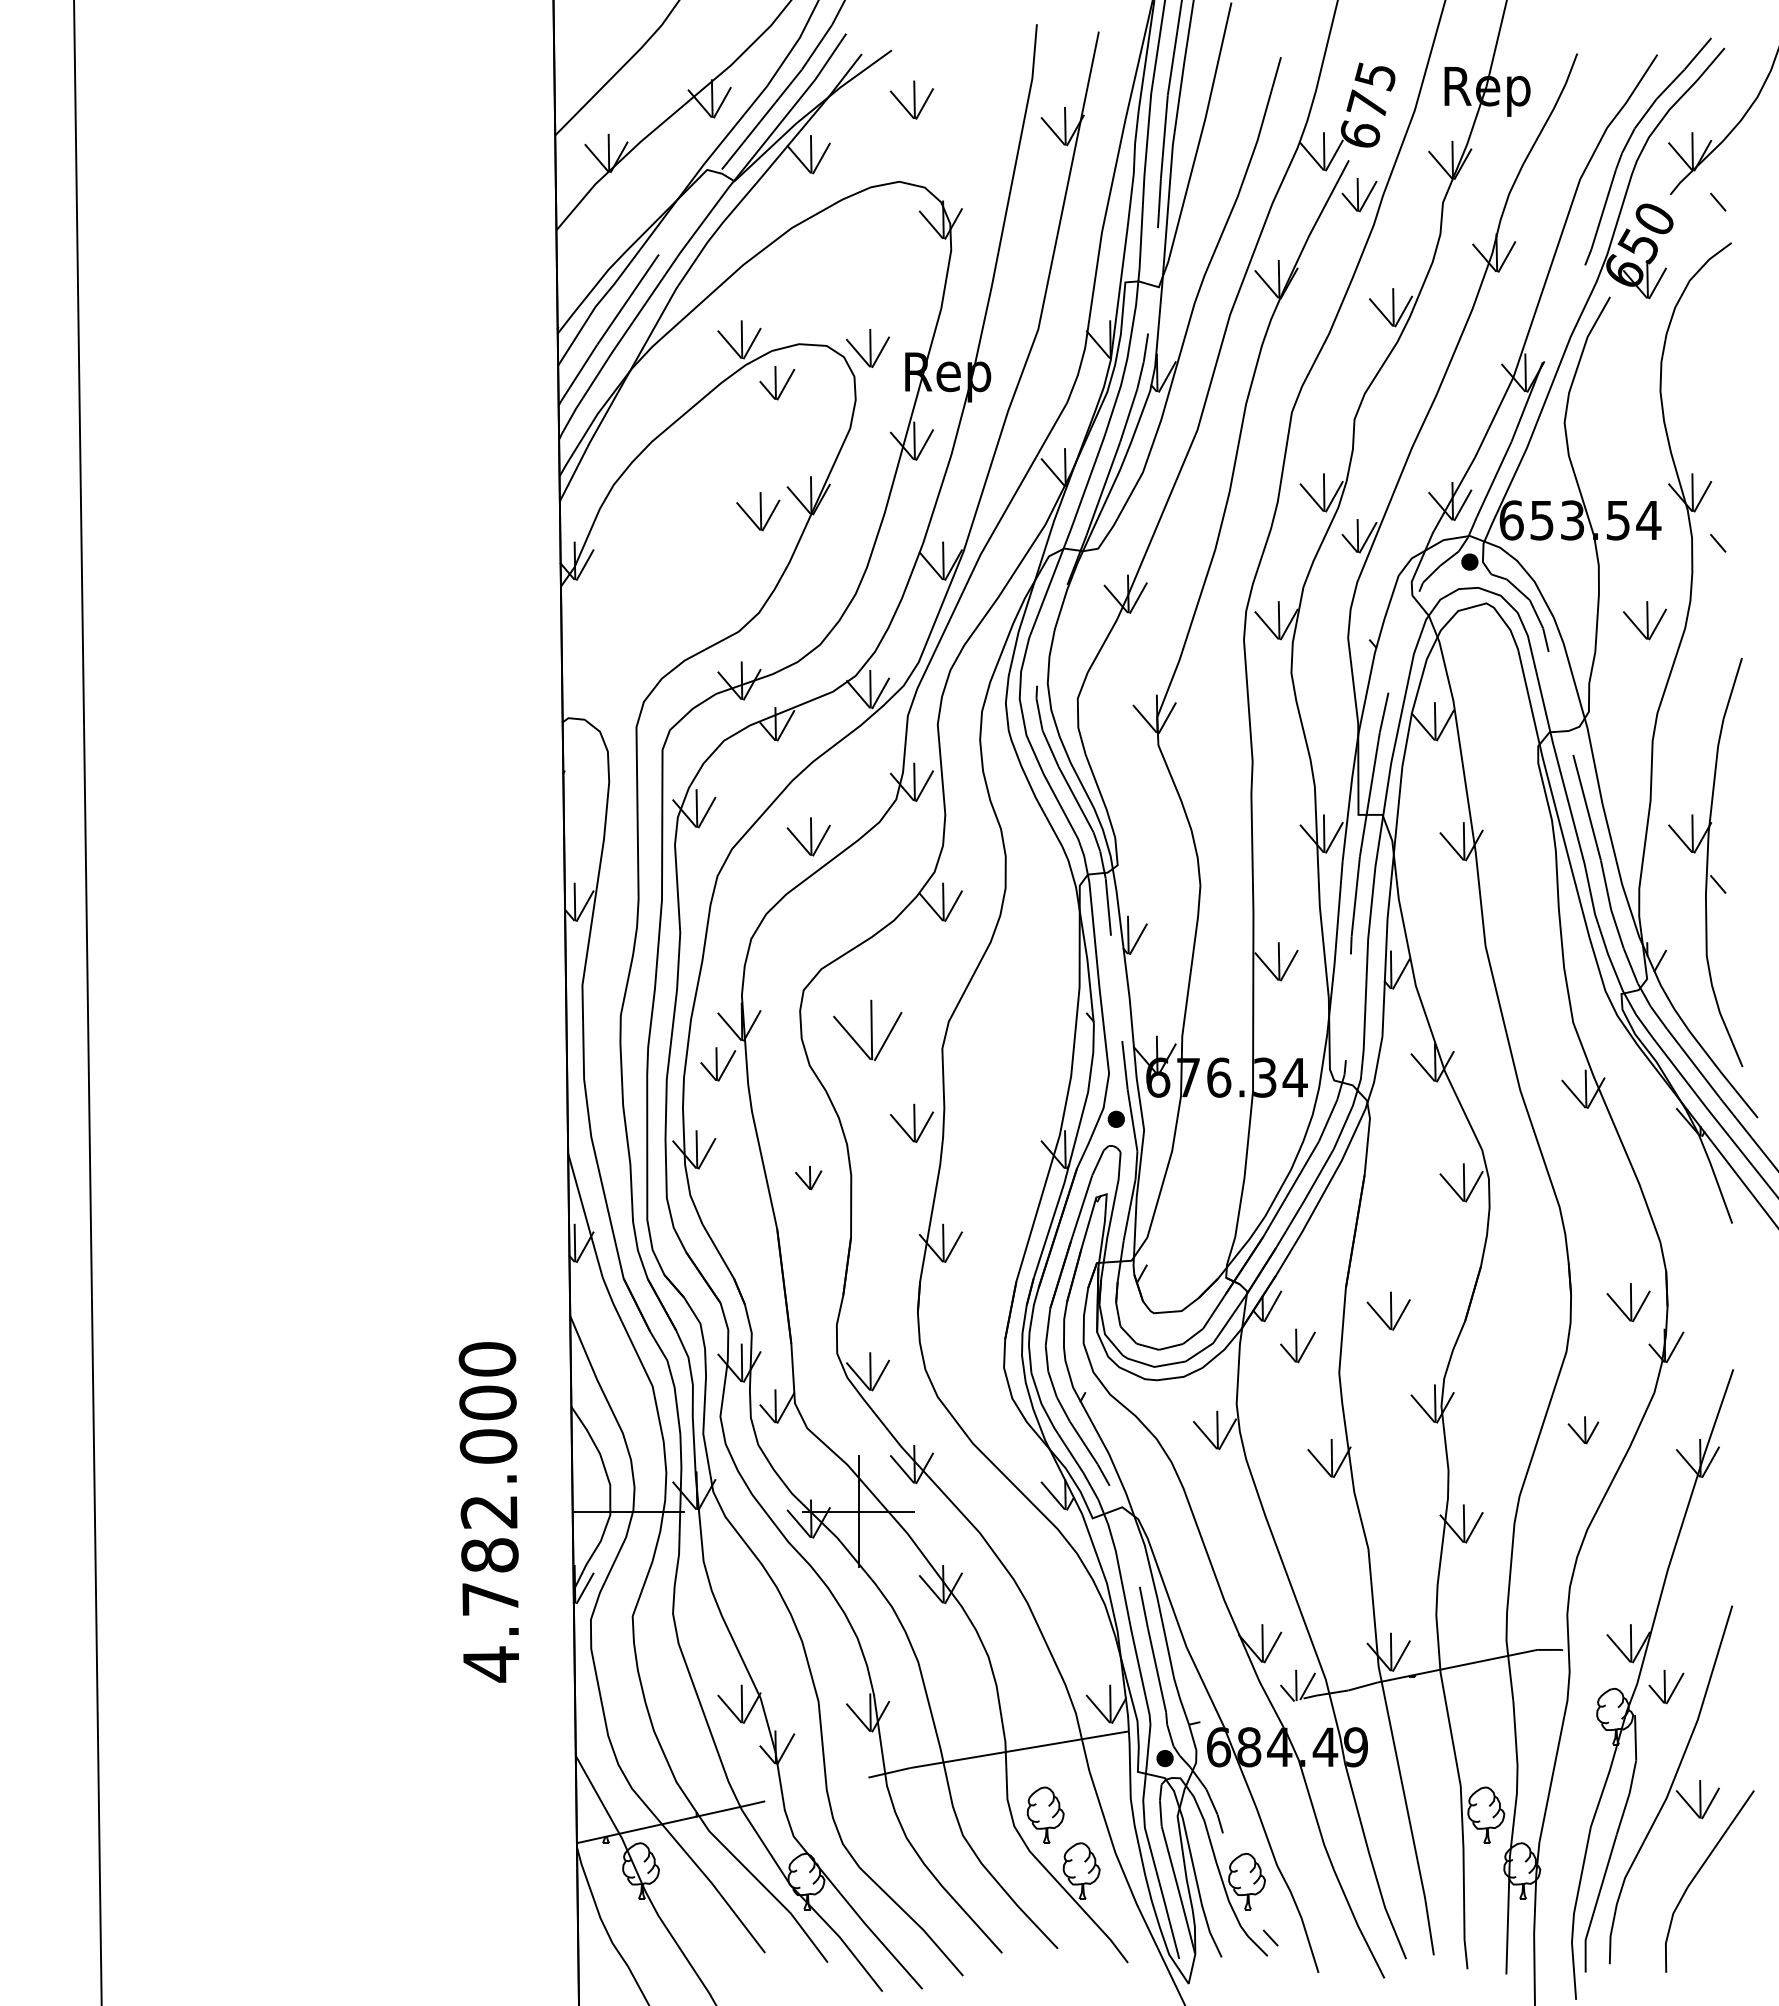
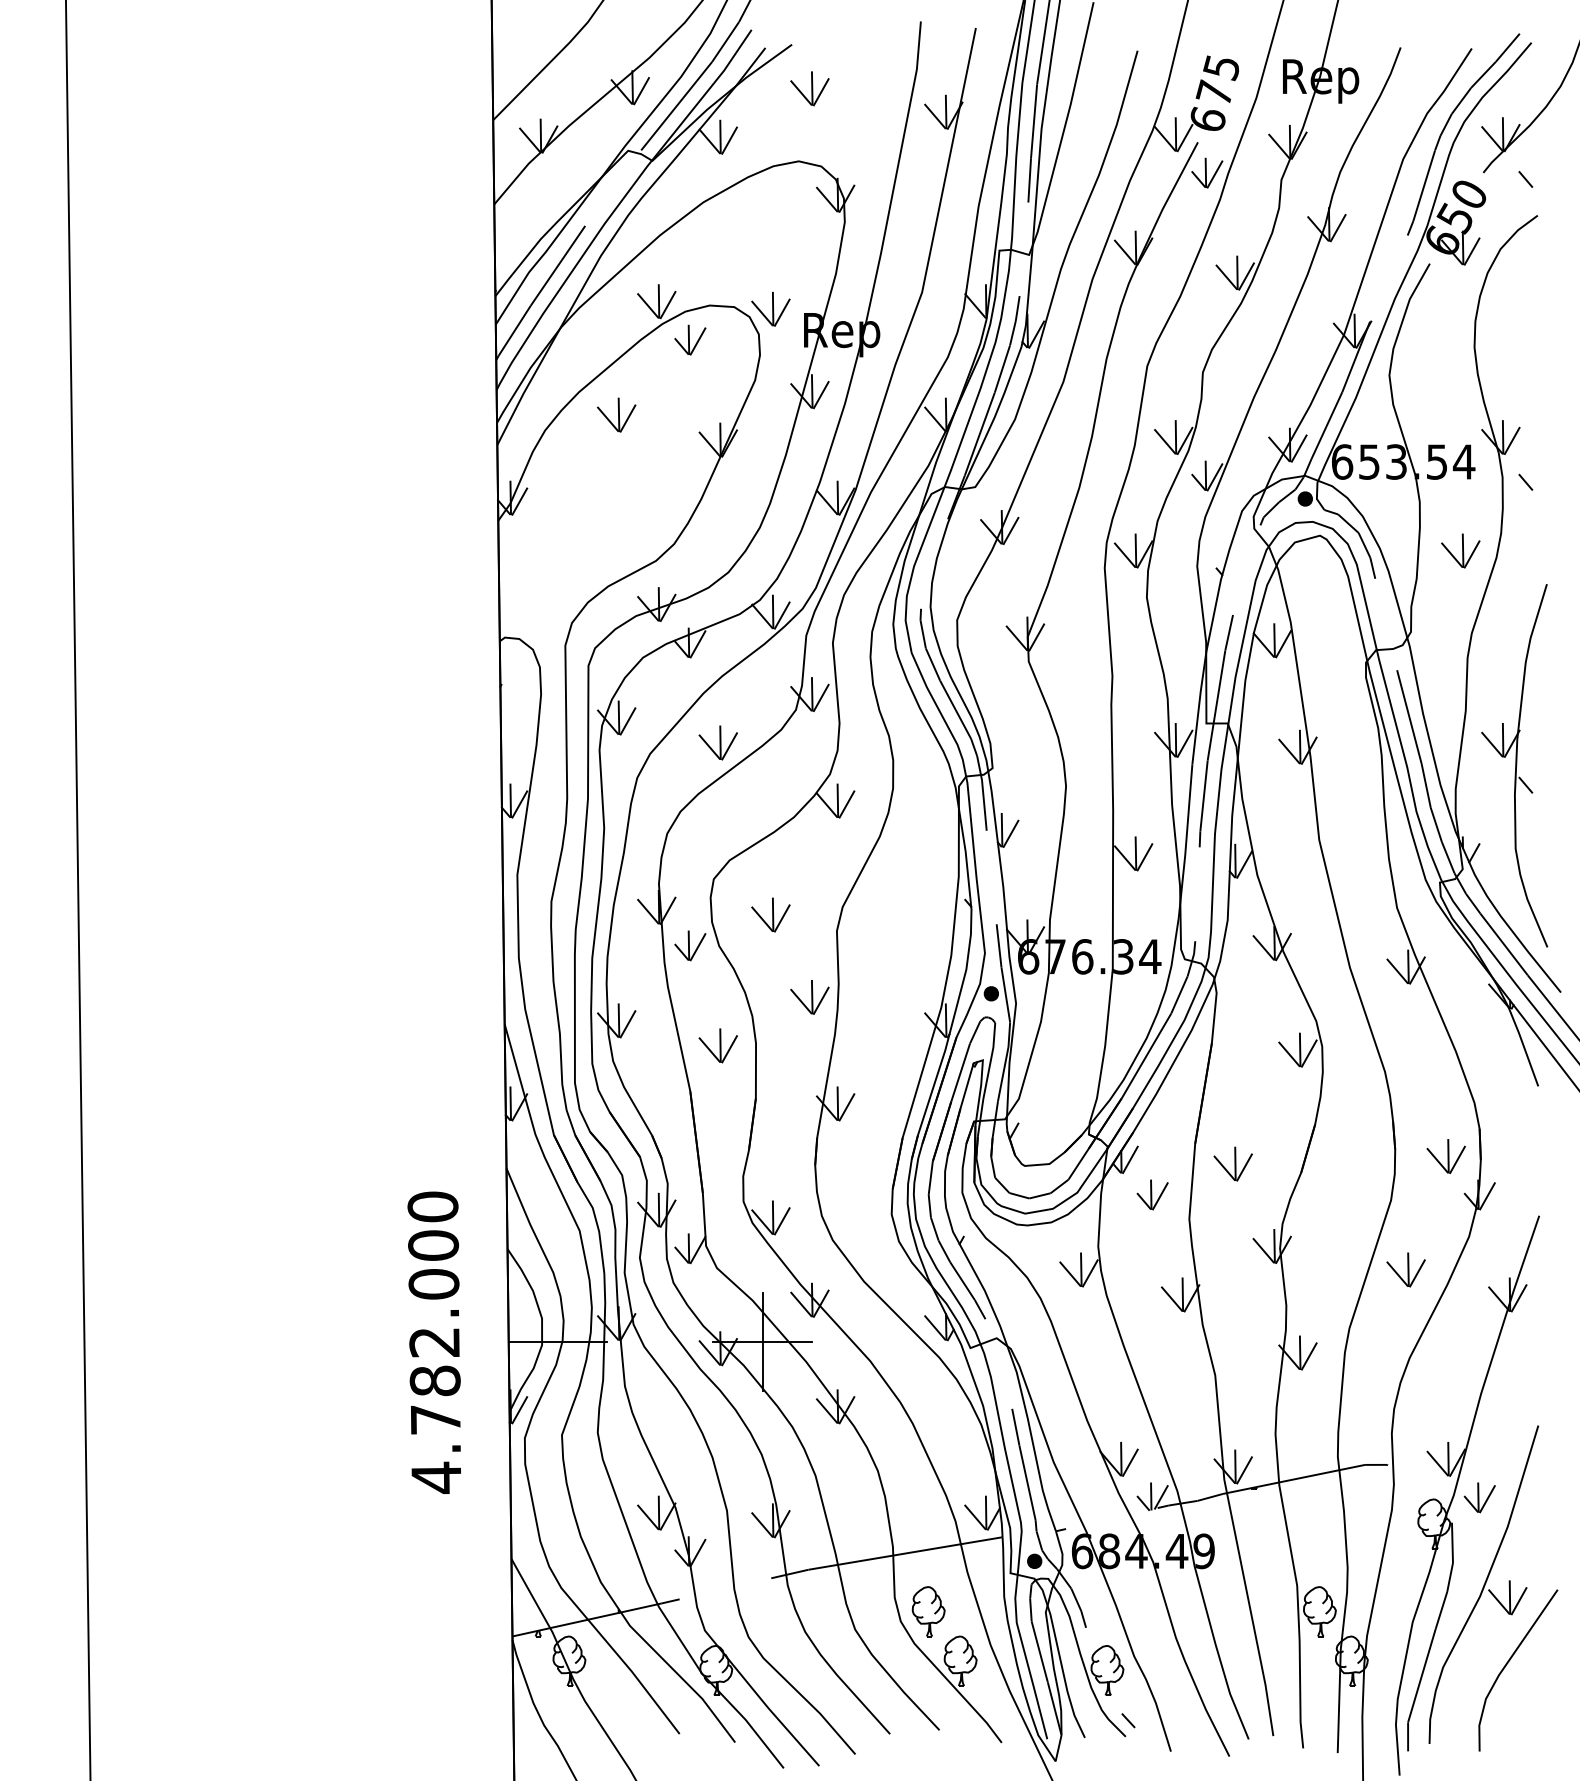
part: (758, 511) -> (616, 415), moved
part: (868, 1030) -> (771, 914), size x0.62
part: (718, 1064) -> (690, 945), moved
part: (808, 1177) -> (718, 1045), size x1.67
part: (1583, 1429) -> (1406, 1269), size x1.43

